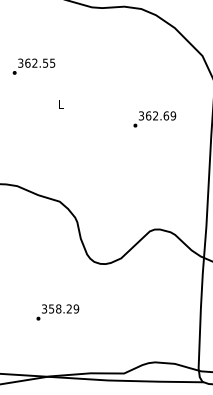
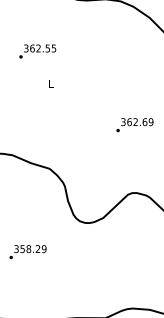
text: (33, 66) -> (37, 51), moved
text: (154, 119) -> (134, 125), moved
text: (57, 312) -> (27, 252), moved

